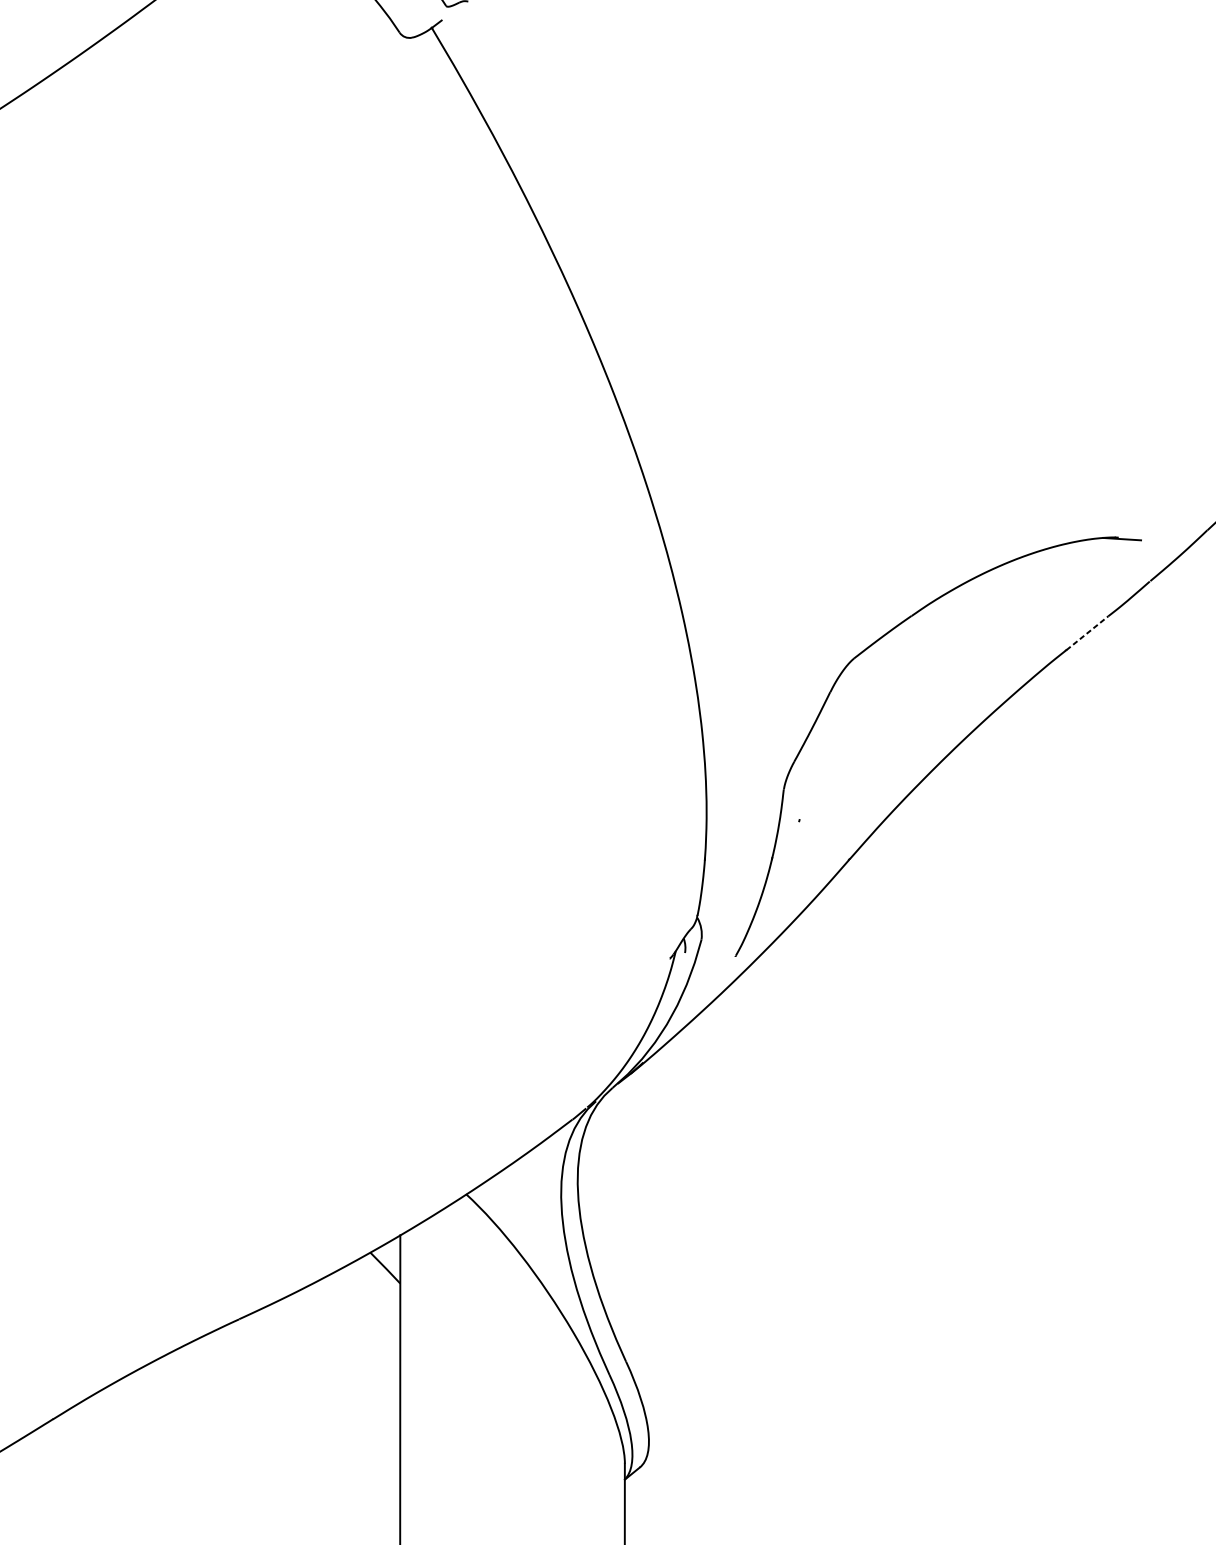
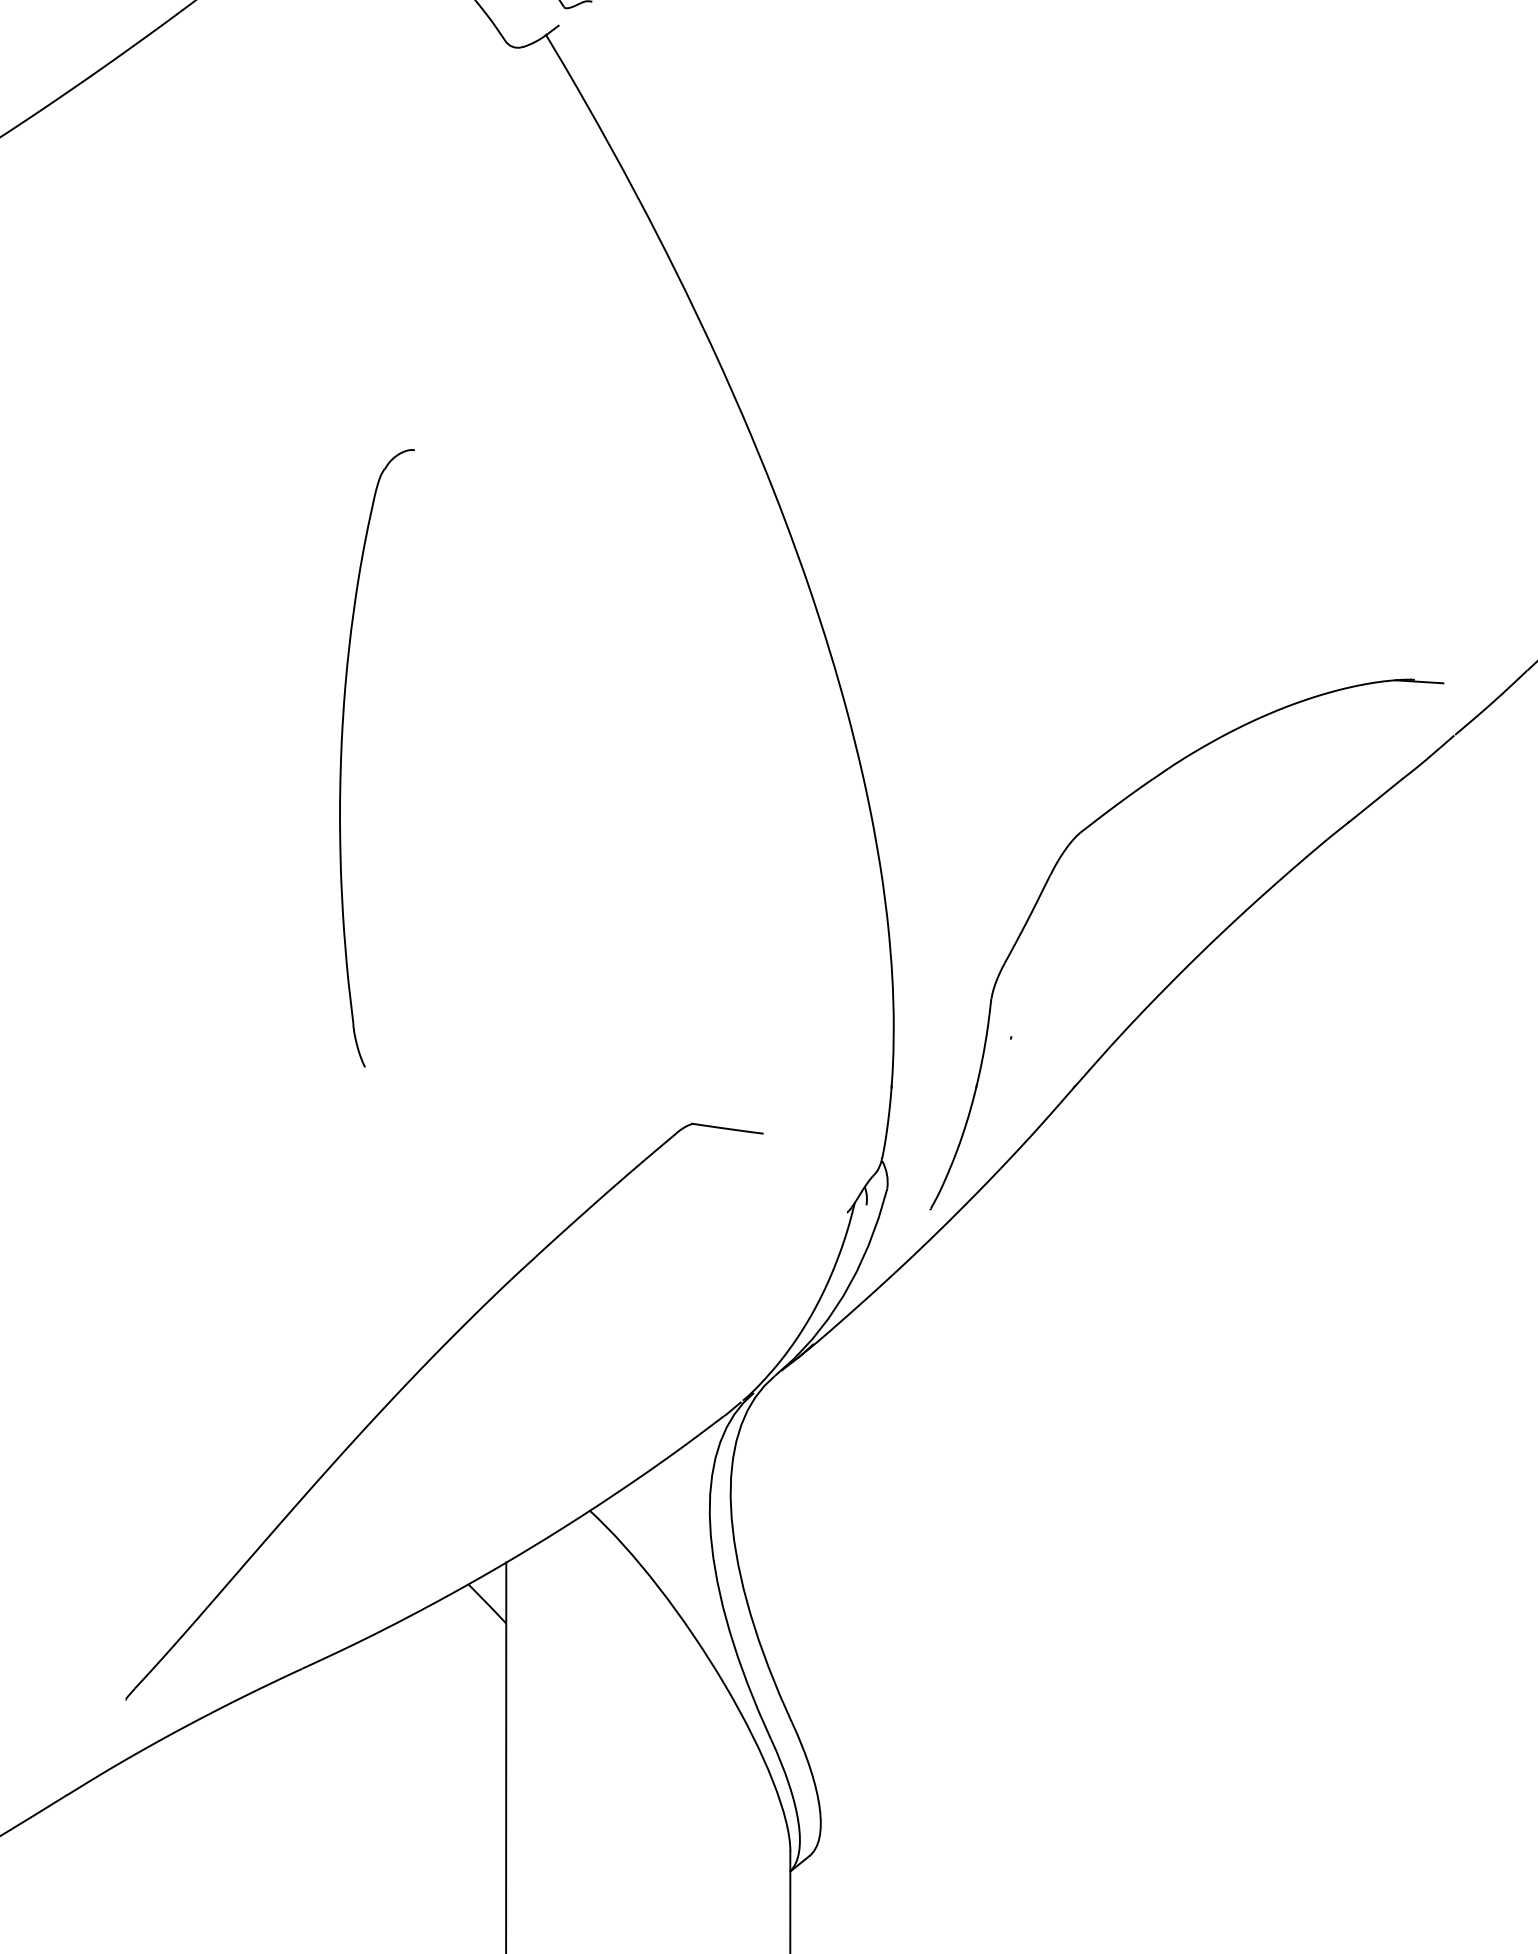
part: (270, 597) -> (342, 755), added
line: (1087, 632) -> (1375, 800), dashed -> solid
part: (326, 1090) -> (412, 1379), added

